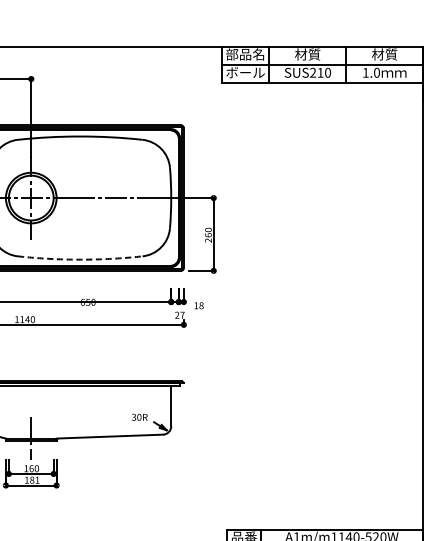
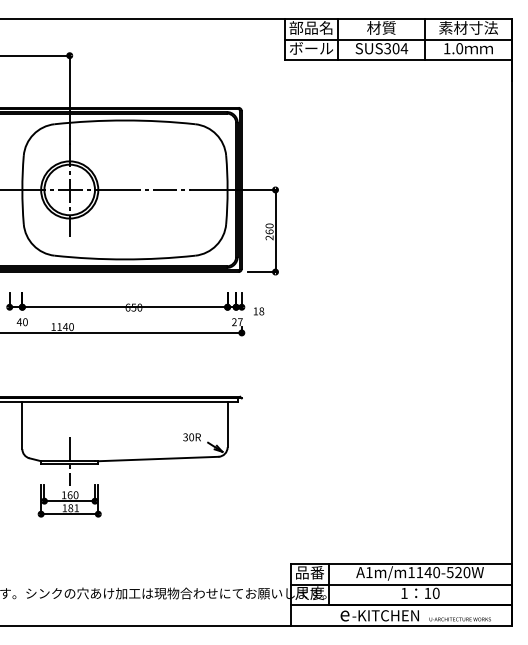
text: (384, 54) -> (468, 27), 材質 -> 素材寸法
text: (320, 72) -> (396, 48), SUS210 -> SUS304
arc: (79, 259) -> (124, 259), dashed -> solid

